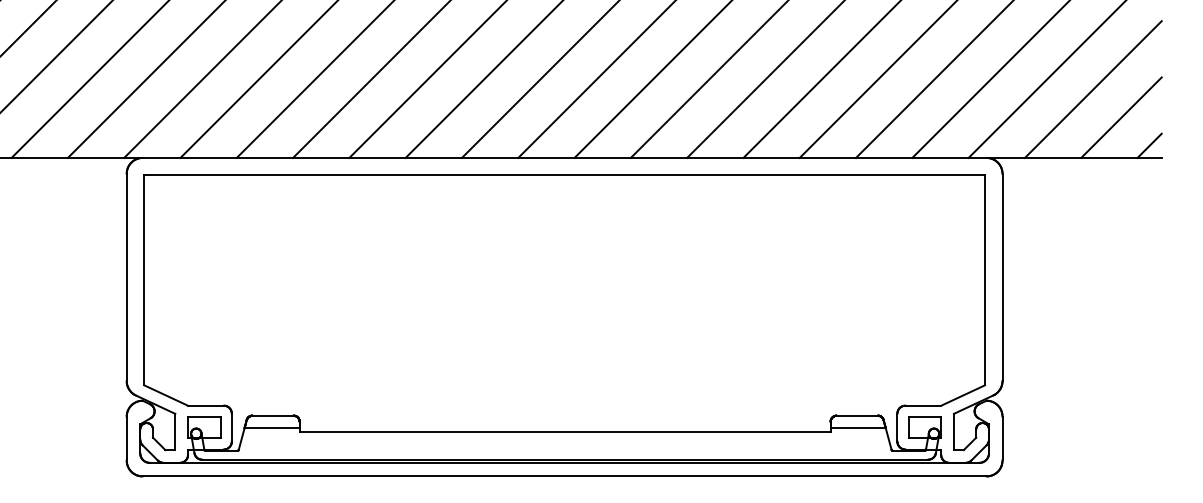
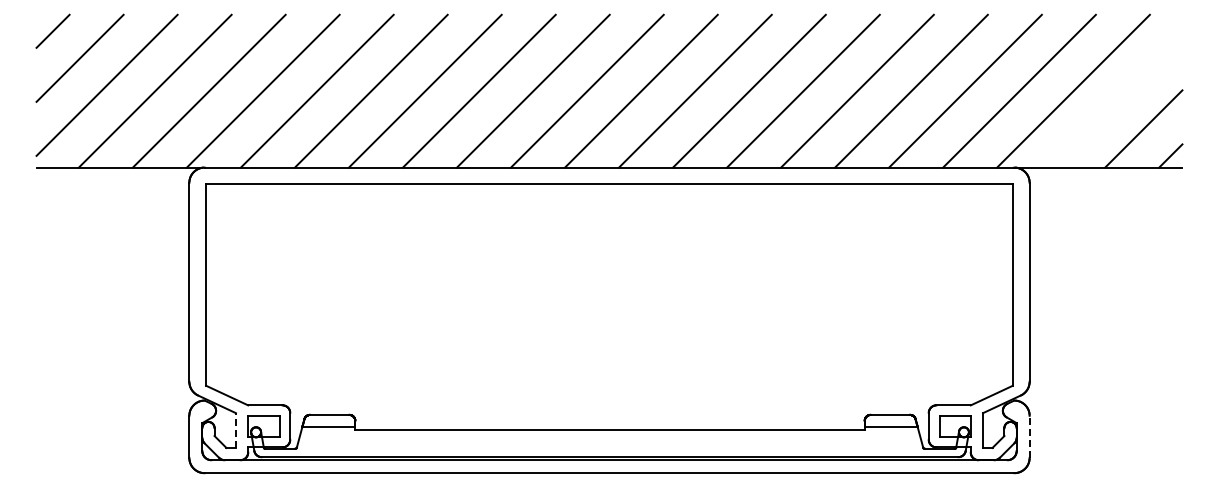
line: (1093, 89) -> (1116, 101), removed
line: (174, 431) -> (235, 430), solid -> dashed
line: (1002, 438) -> (1029, 436), solid -> dashed

